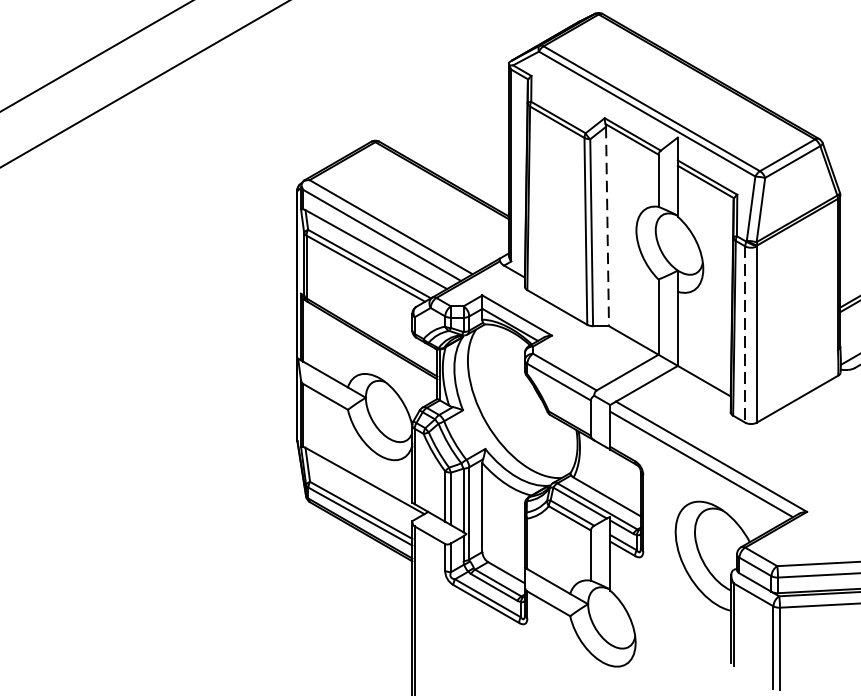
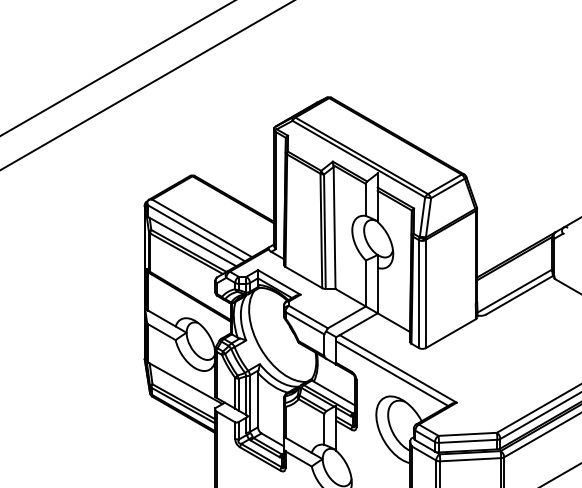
line: (607, 227) -> (334, 228), dashed -> solid
line: (744, 335) -> (418, 294), dashed -> solid

